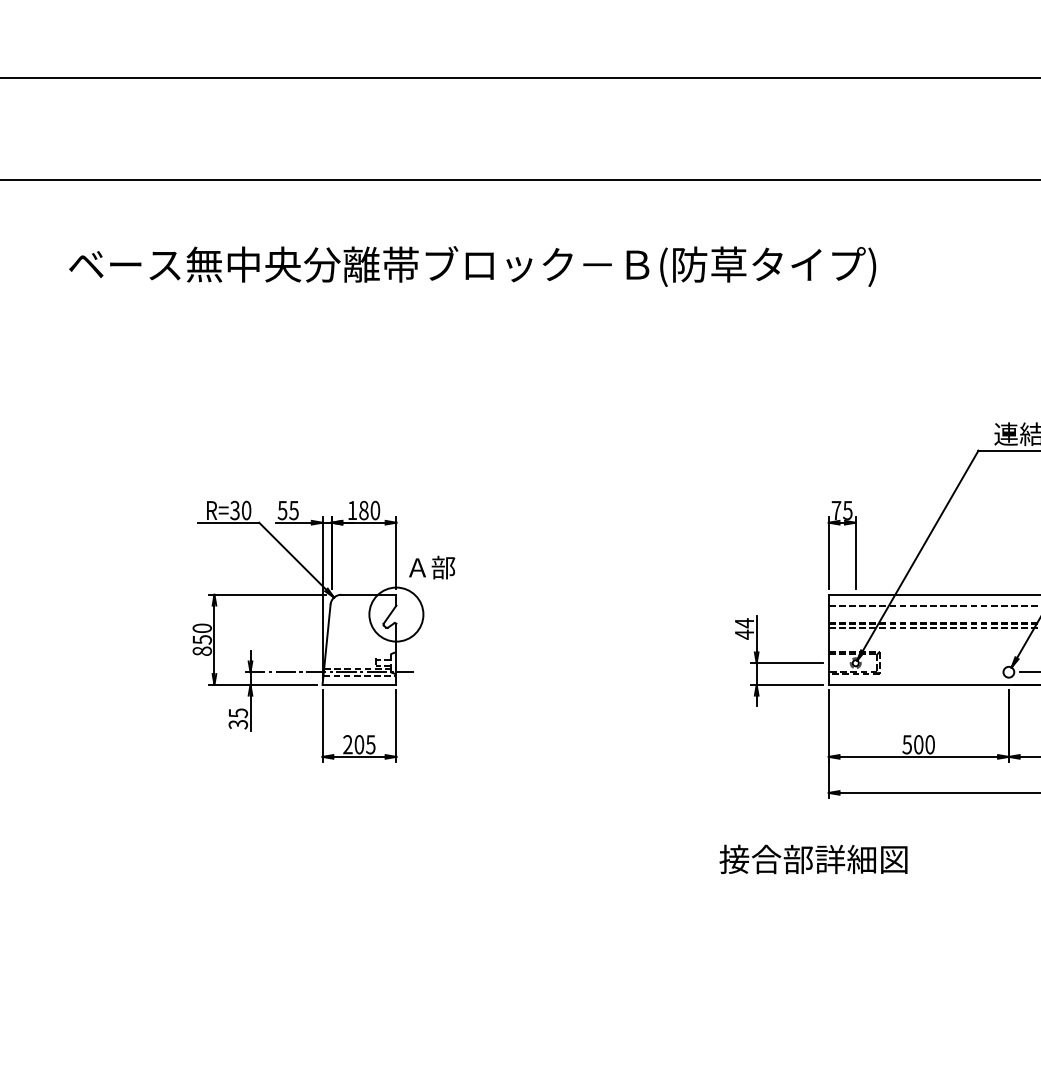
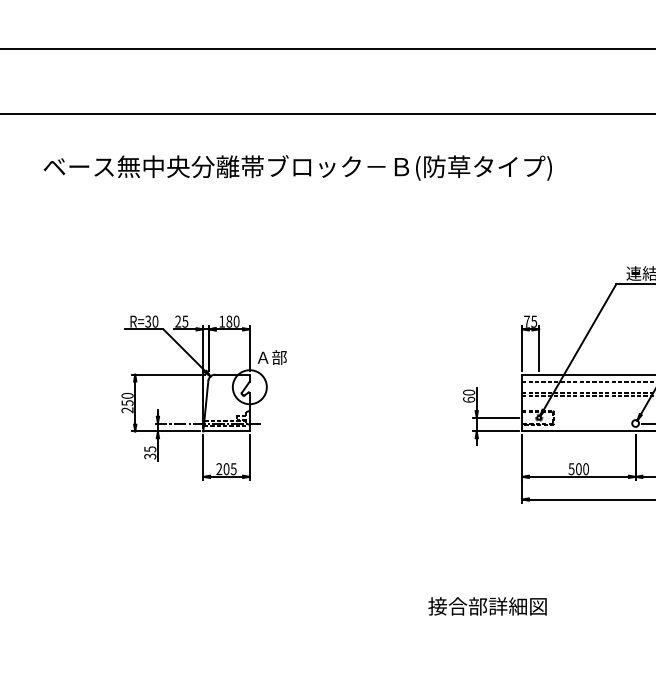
text: (283, 510) -> (178, 321), 55 -> 25
text: (745, 629) -> (469, 396), 44 -> 60
text: (202, 651) -> (127, 410), 850 -> 250
text: (813, 859) -> (487, 606), moved

